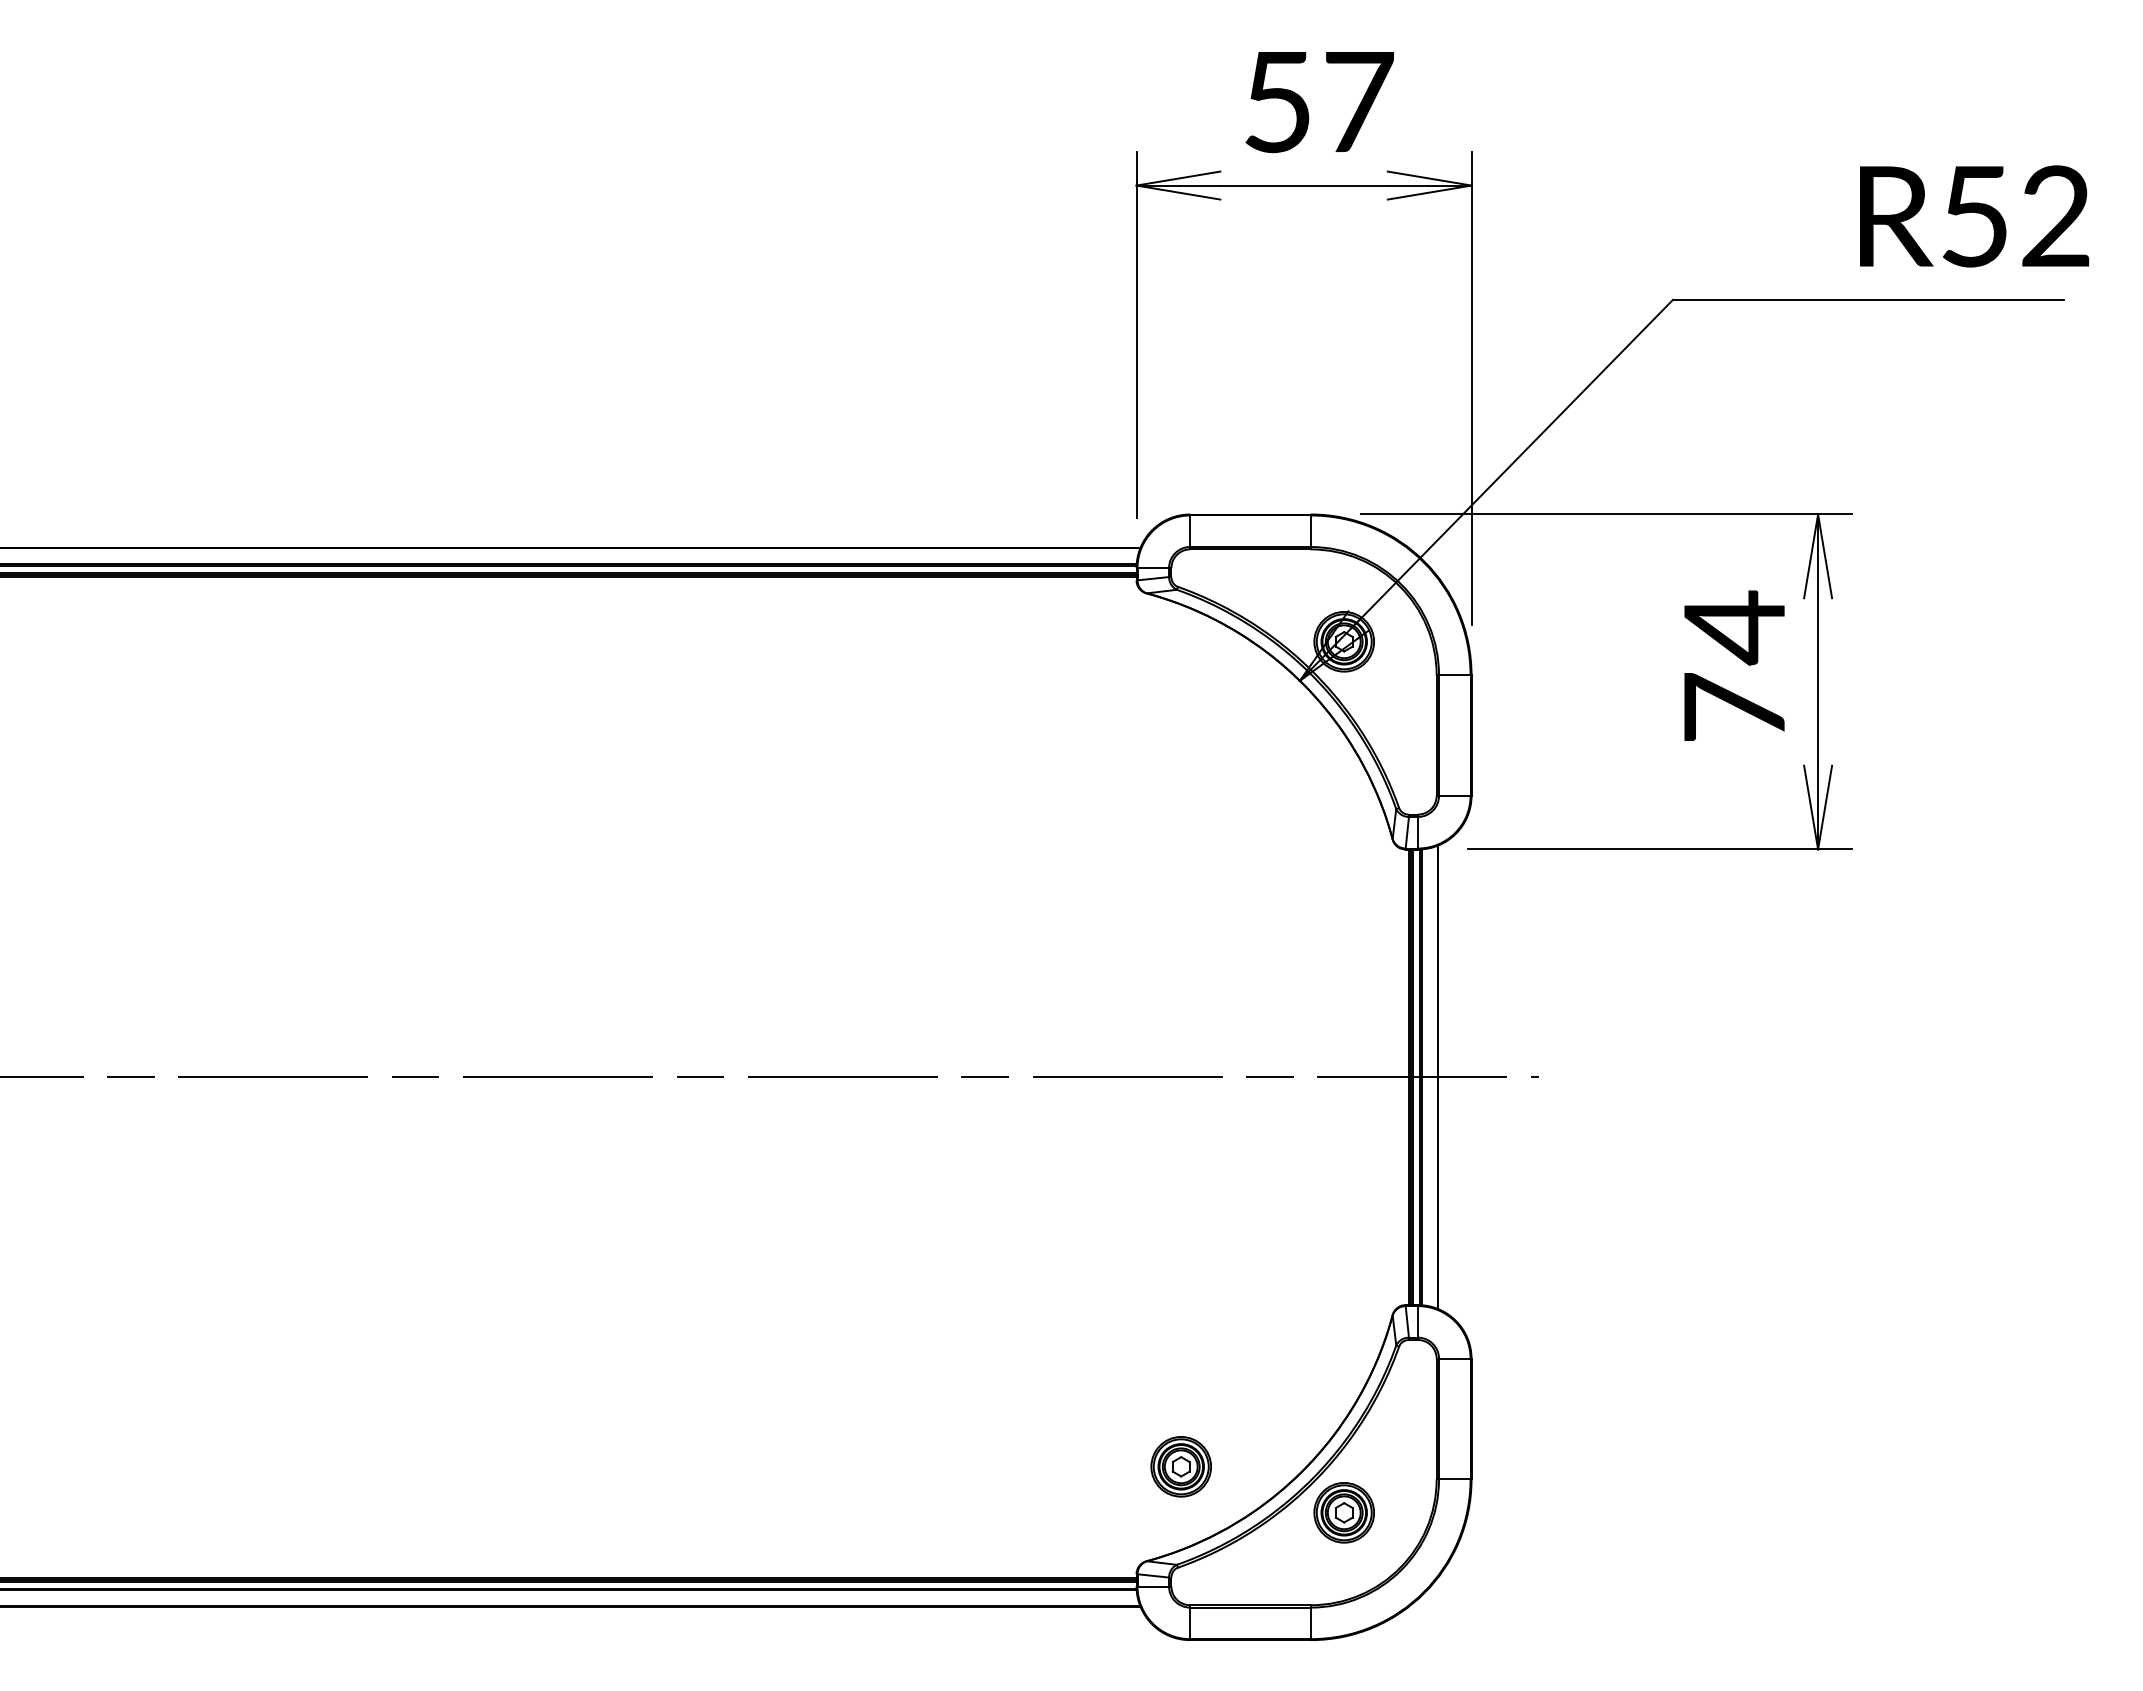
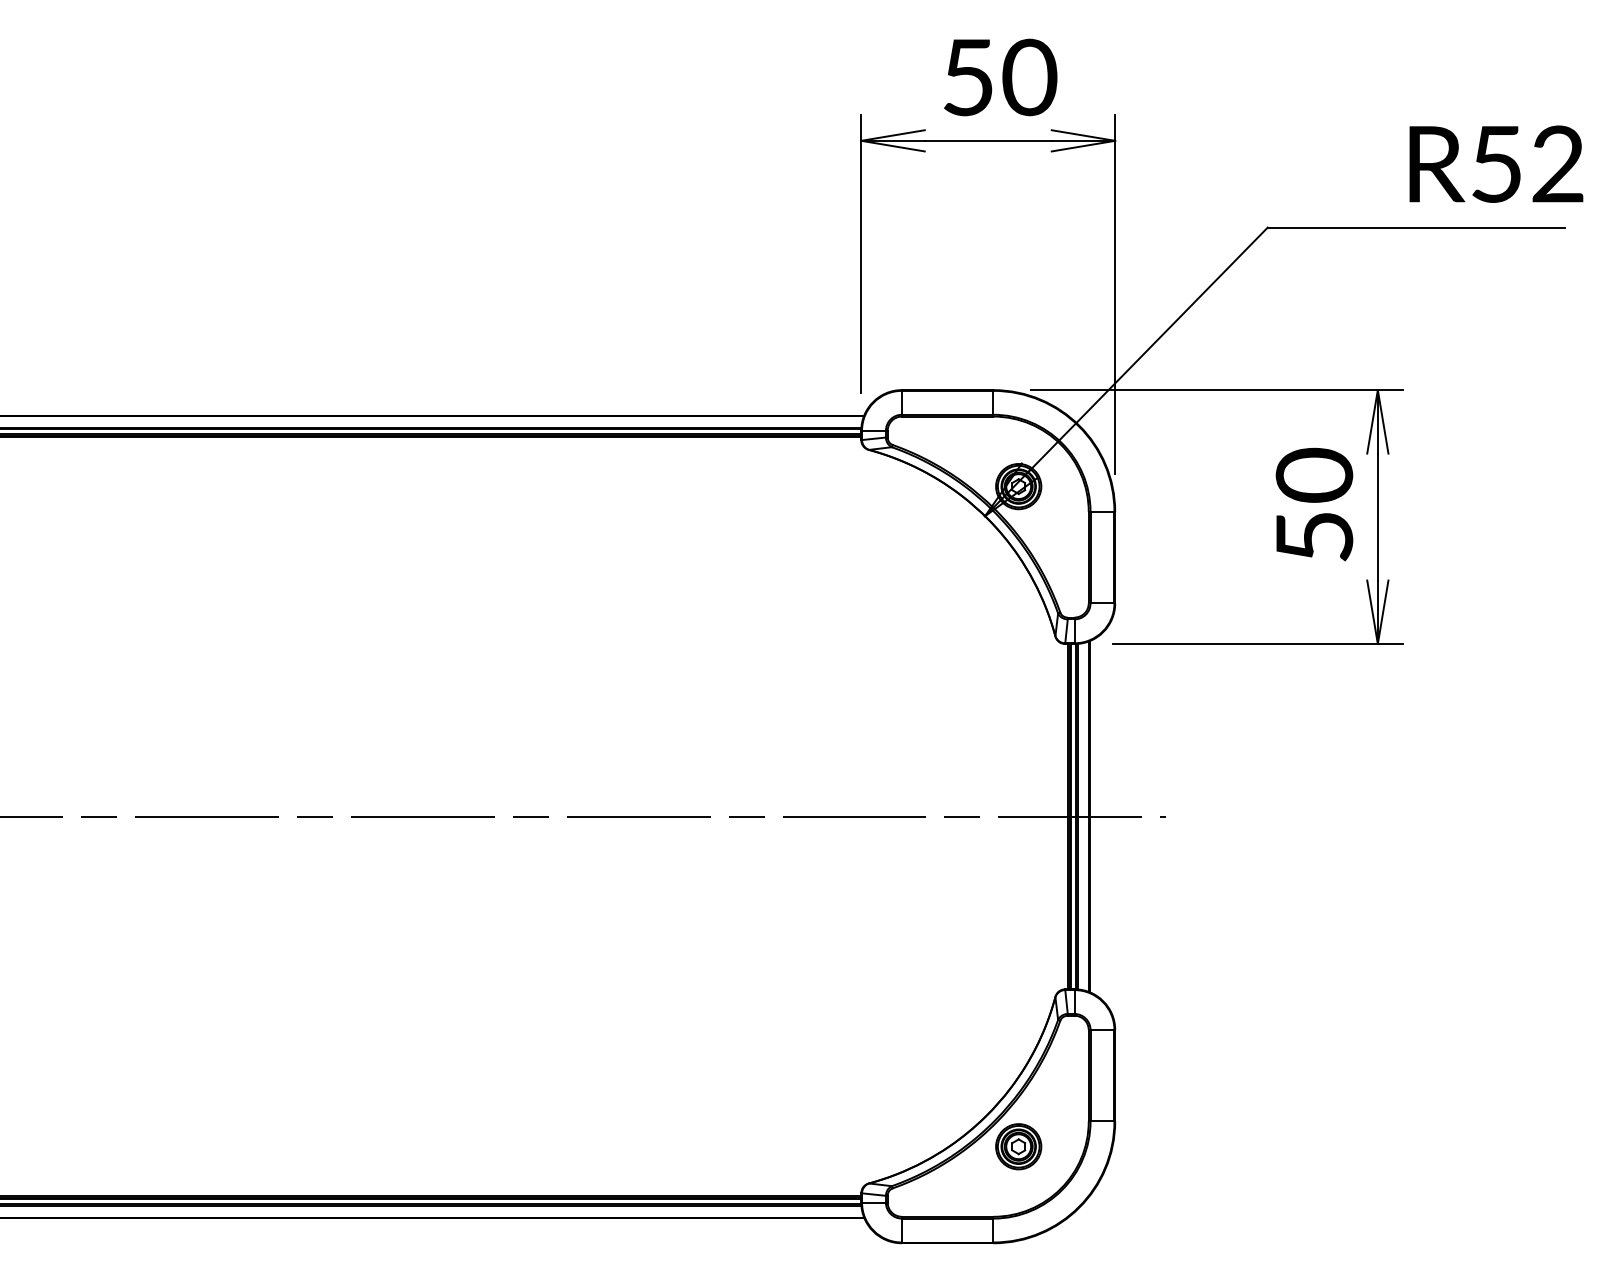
text: (1358, 101) -> (1029, 77), 57 -> 50
text: (1734, 665) -> (1314, 504), 74 -> 50
part: (1180, 1466) -> (894, 1111), removed

